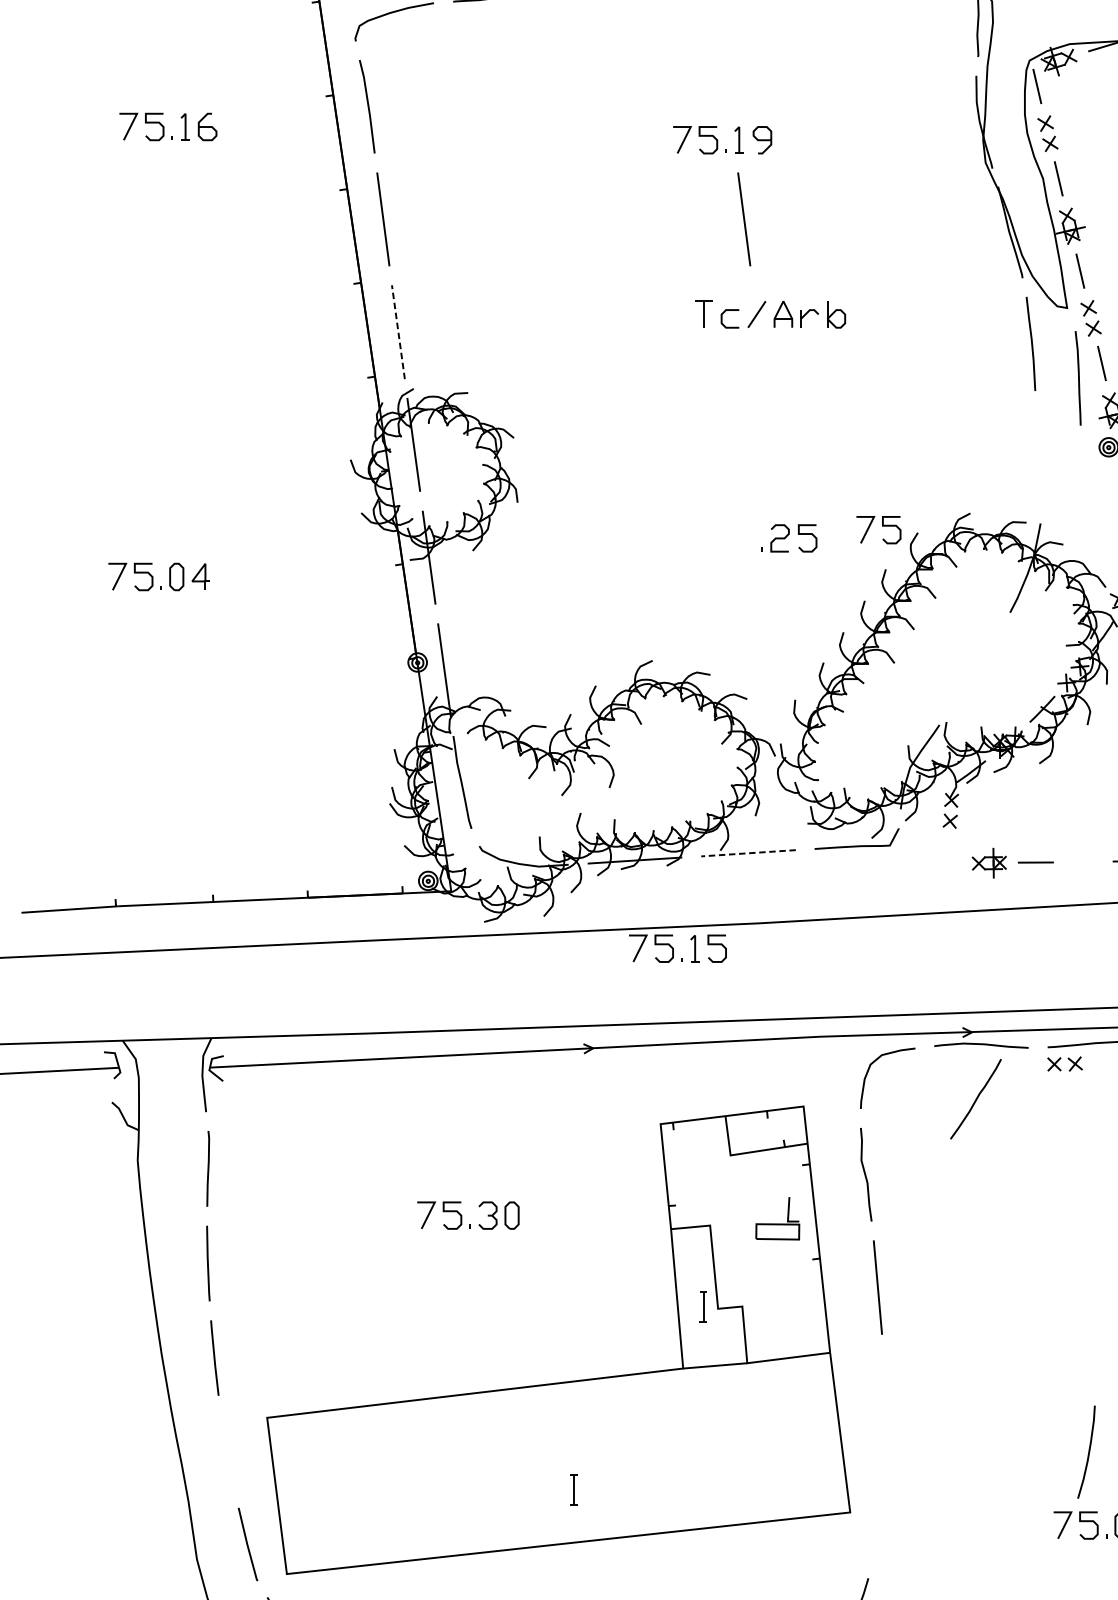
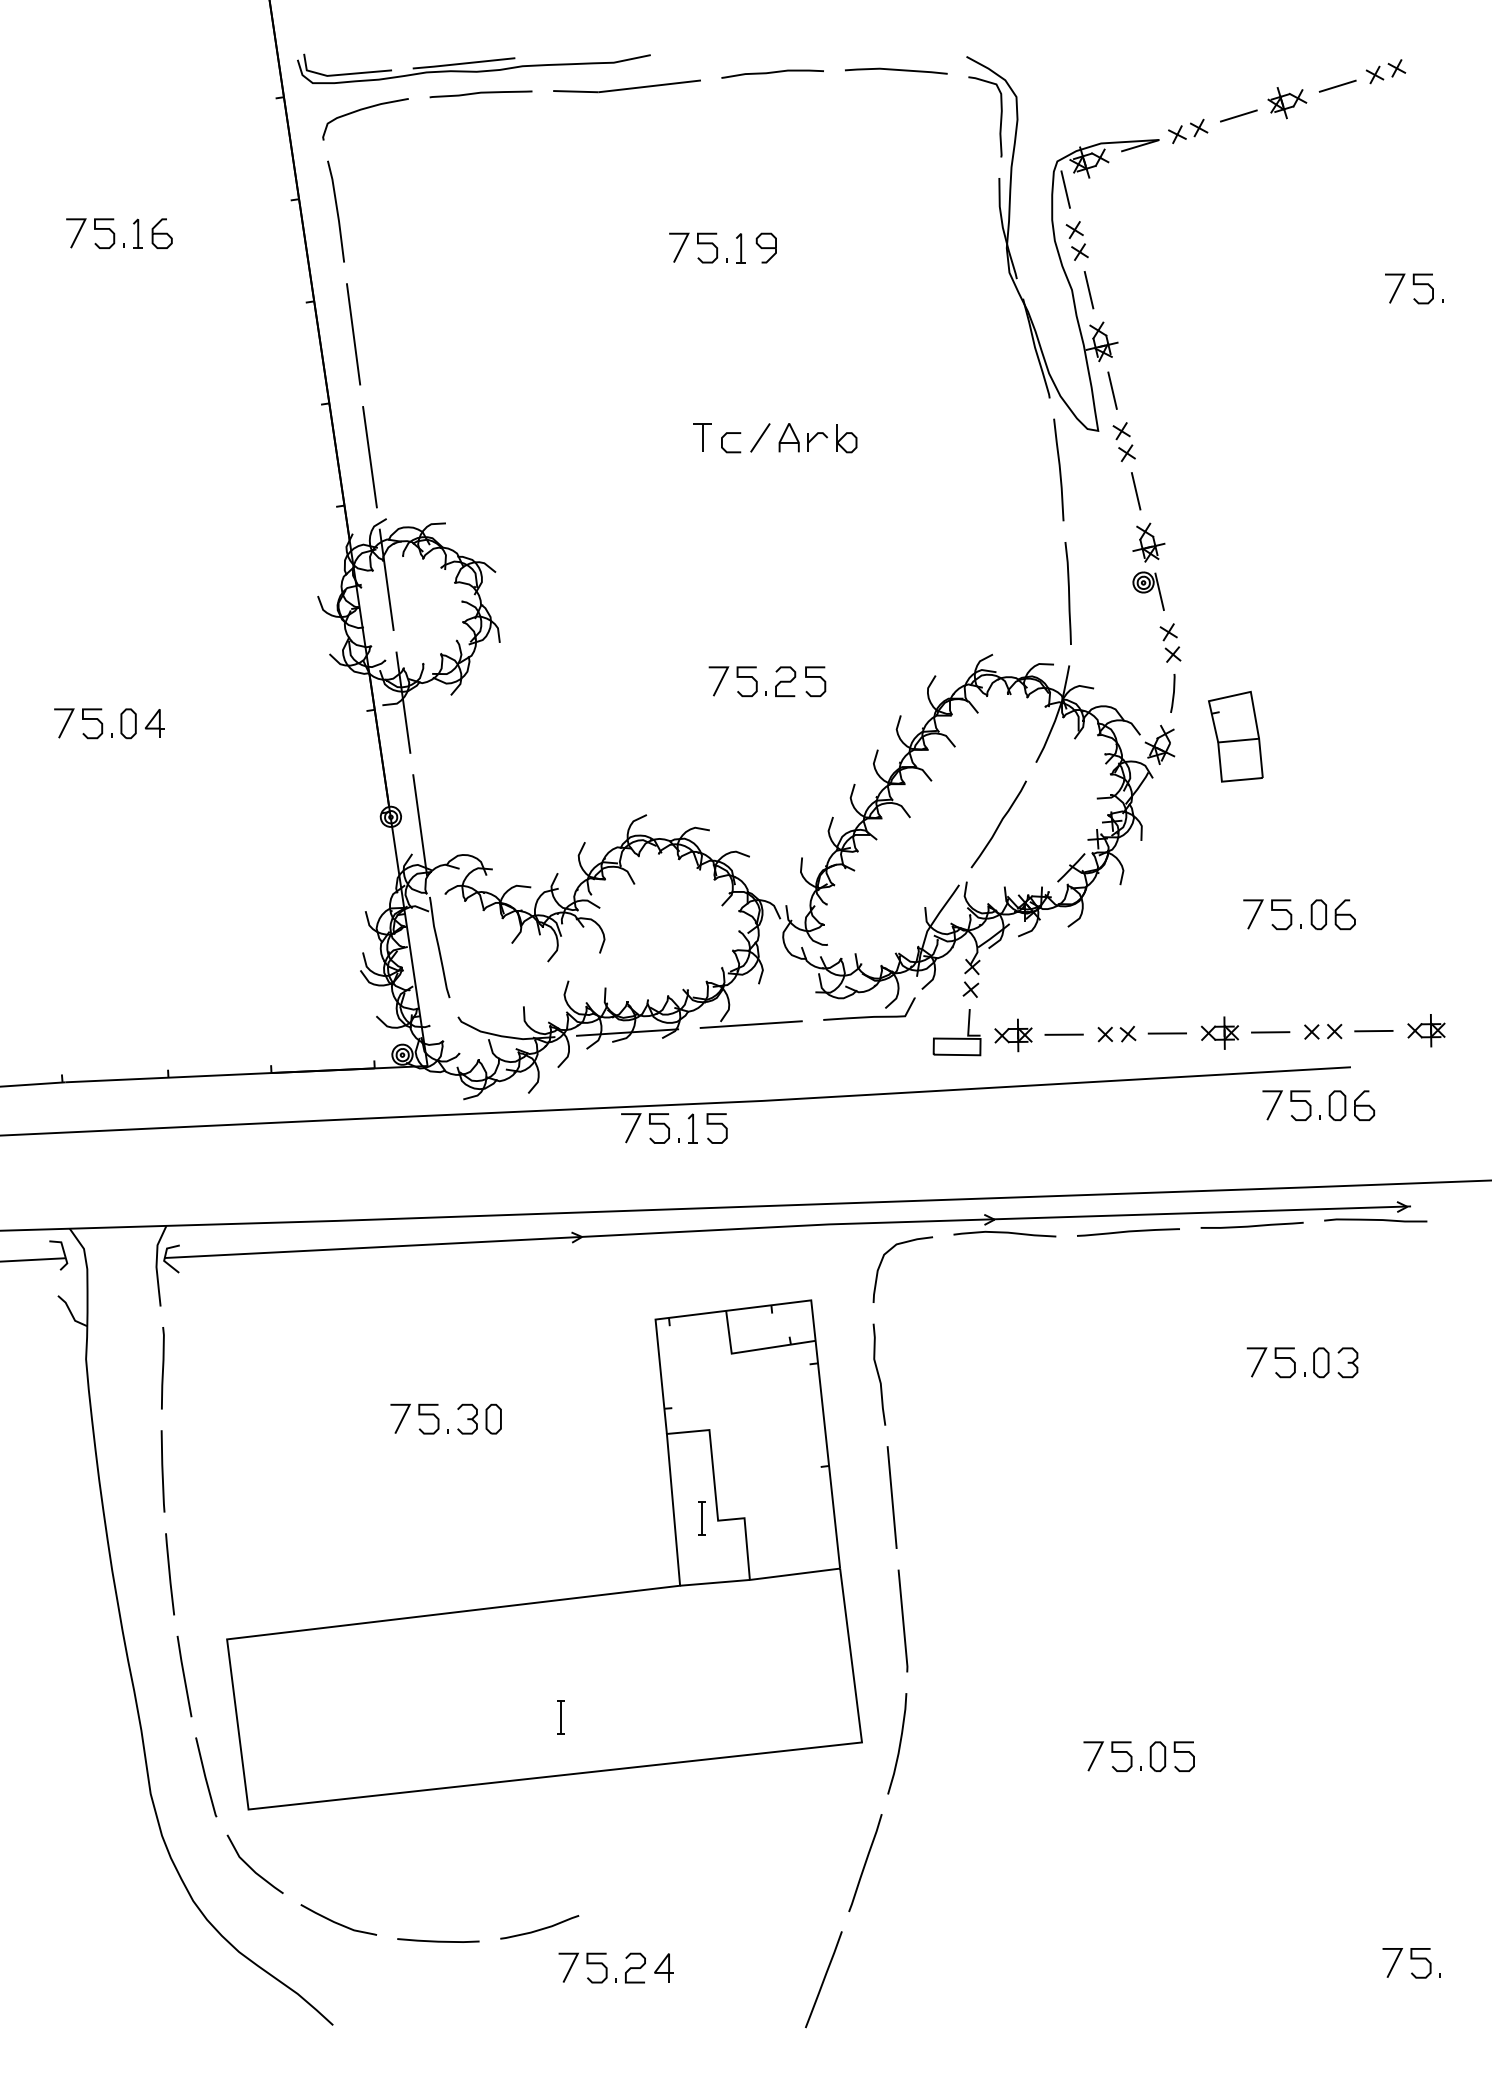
line: (744, 219) -> (746, 334), removed
line: (397, 332) -> (369, 457), dashed -> solid
curve: (1078, 378) -> (1068, 593), moved
part: (878, 529) -> (732, 681), moved
line: (748, 853) -> (751, 1024), dashed -> solid
part: (1064, 1063) -> (1116, 1033), moved
curve: (975, 1099) -> (998, 824), moved
part: (777, 1218) -> (956, 1032), moved
line: (887, 1400) -> (902, 1620), added
line: (228, 1451) -> (184, 1676), added
curve: (1088, 1451) -> (899, 1743), moved

